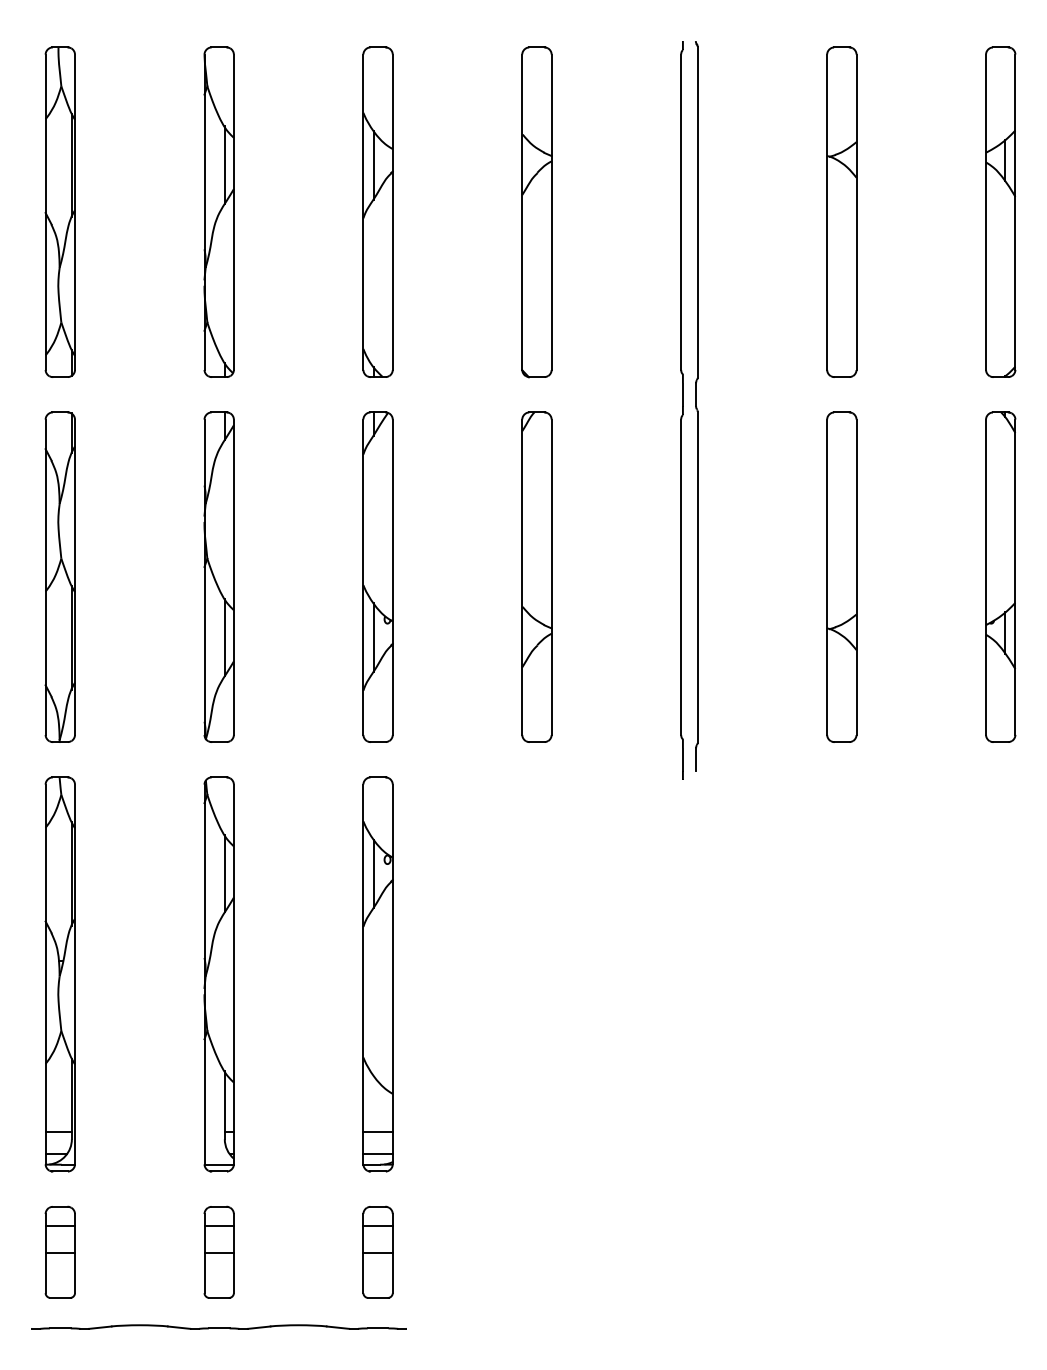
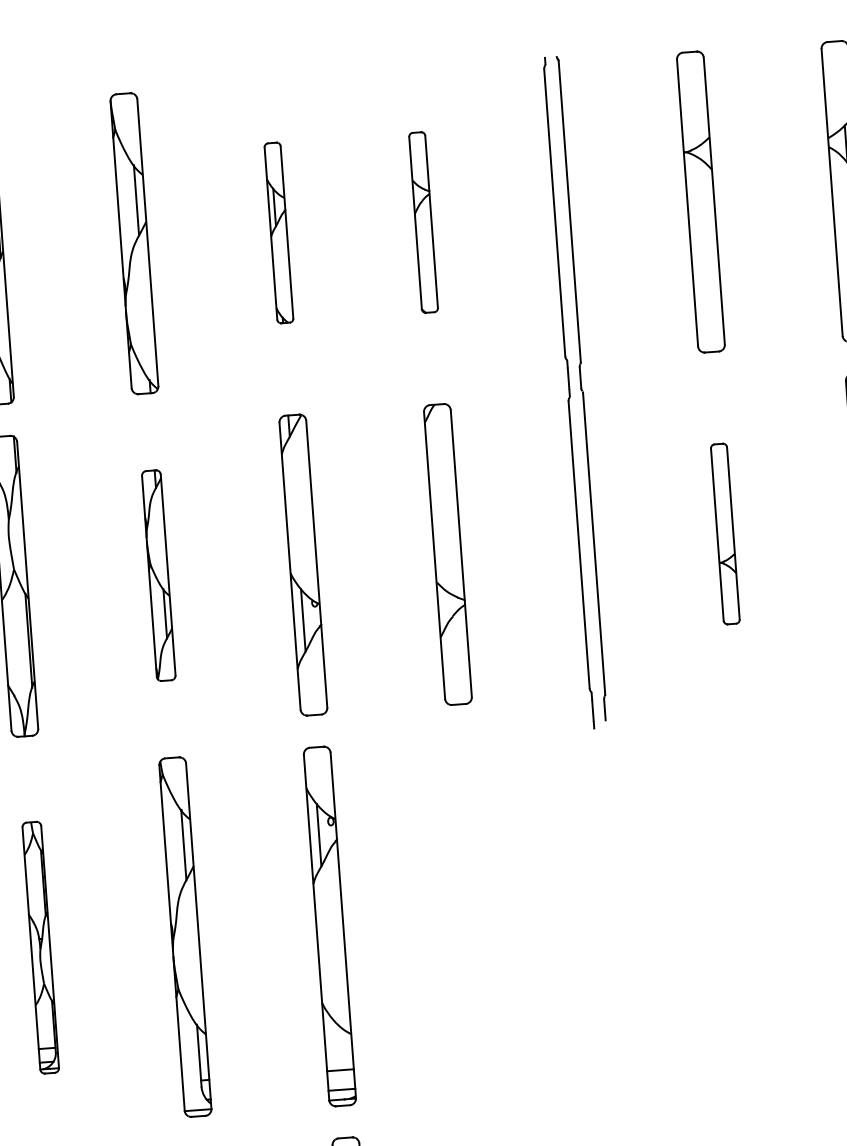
part: (377, 211) -> (278, 232), size x0.6
part: (536, 212) -> (423, 222), size x0.6
part: (218, 576) -> (158, 575), size x0.7
part: (841, 576) -> (724, 533), size x0.6
part: (59, 974) -> (40, 947), size x0.7

